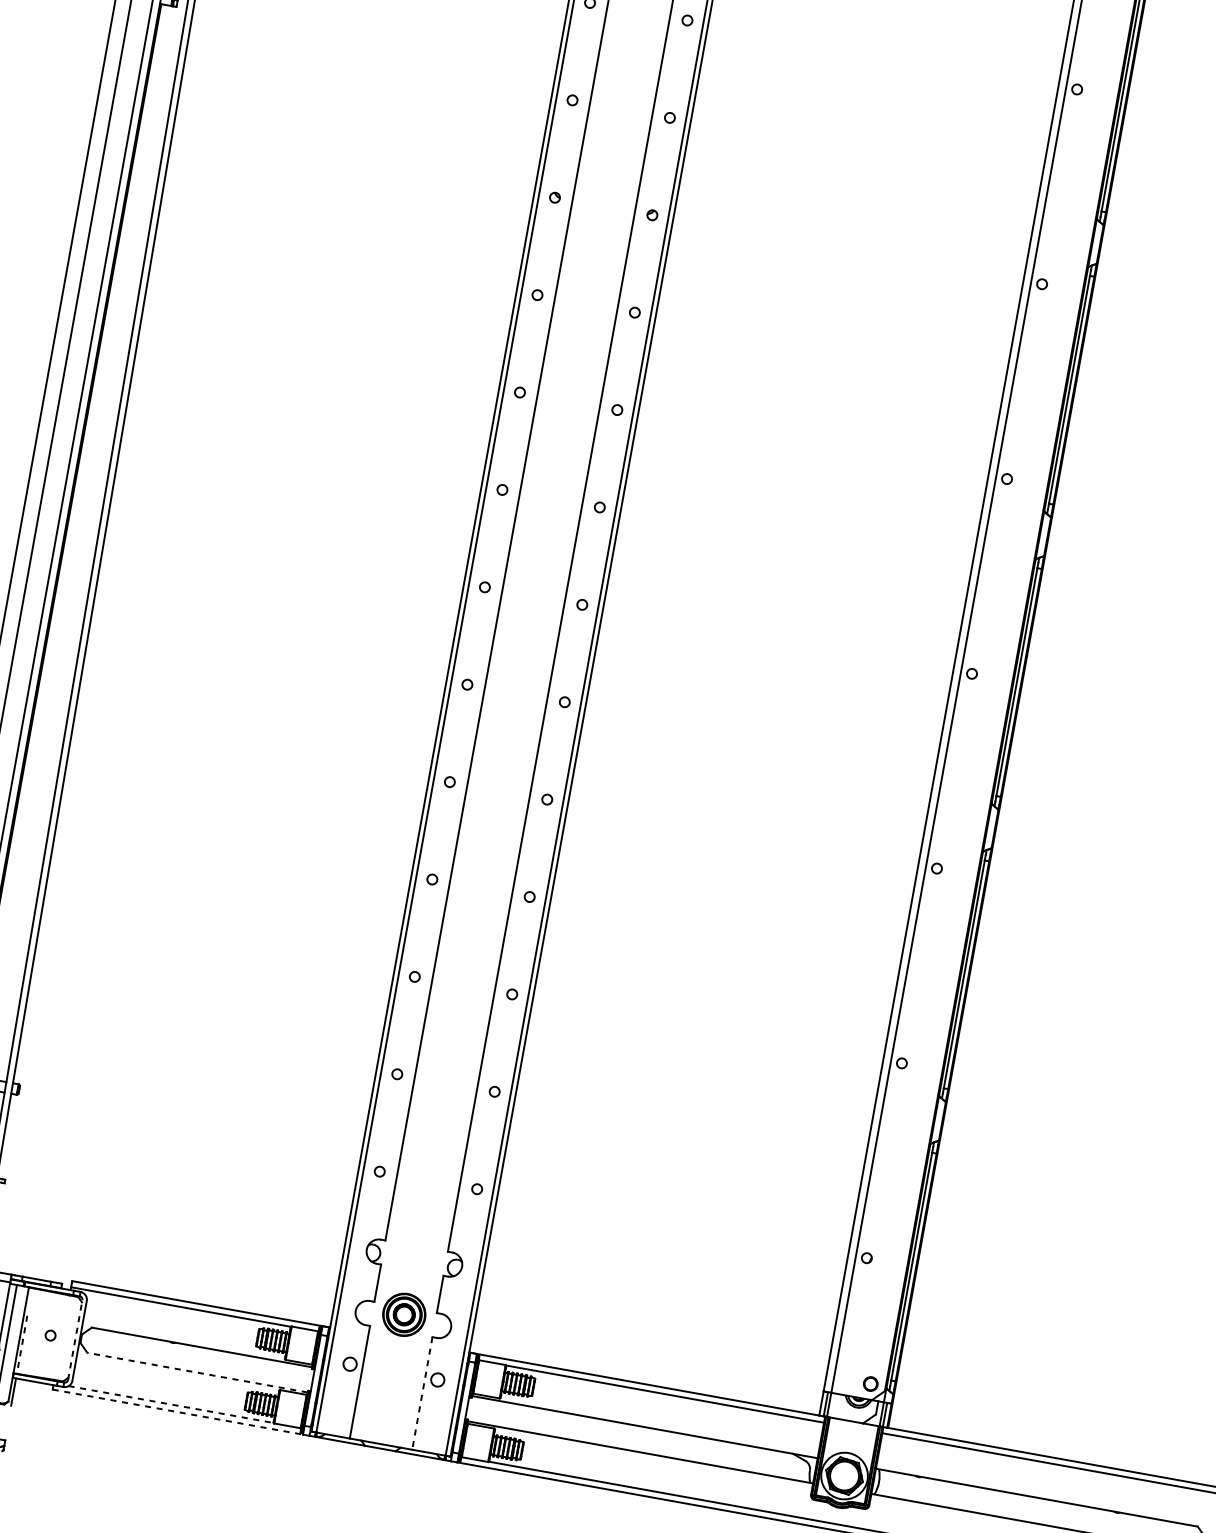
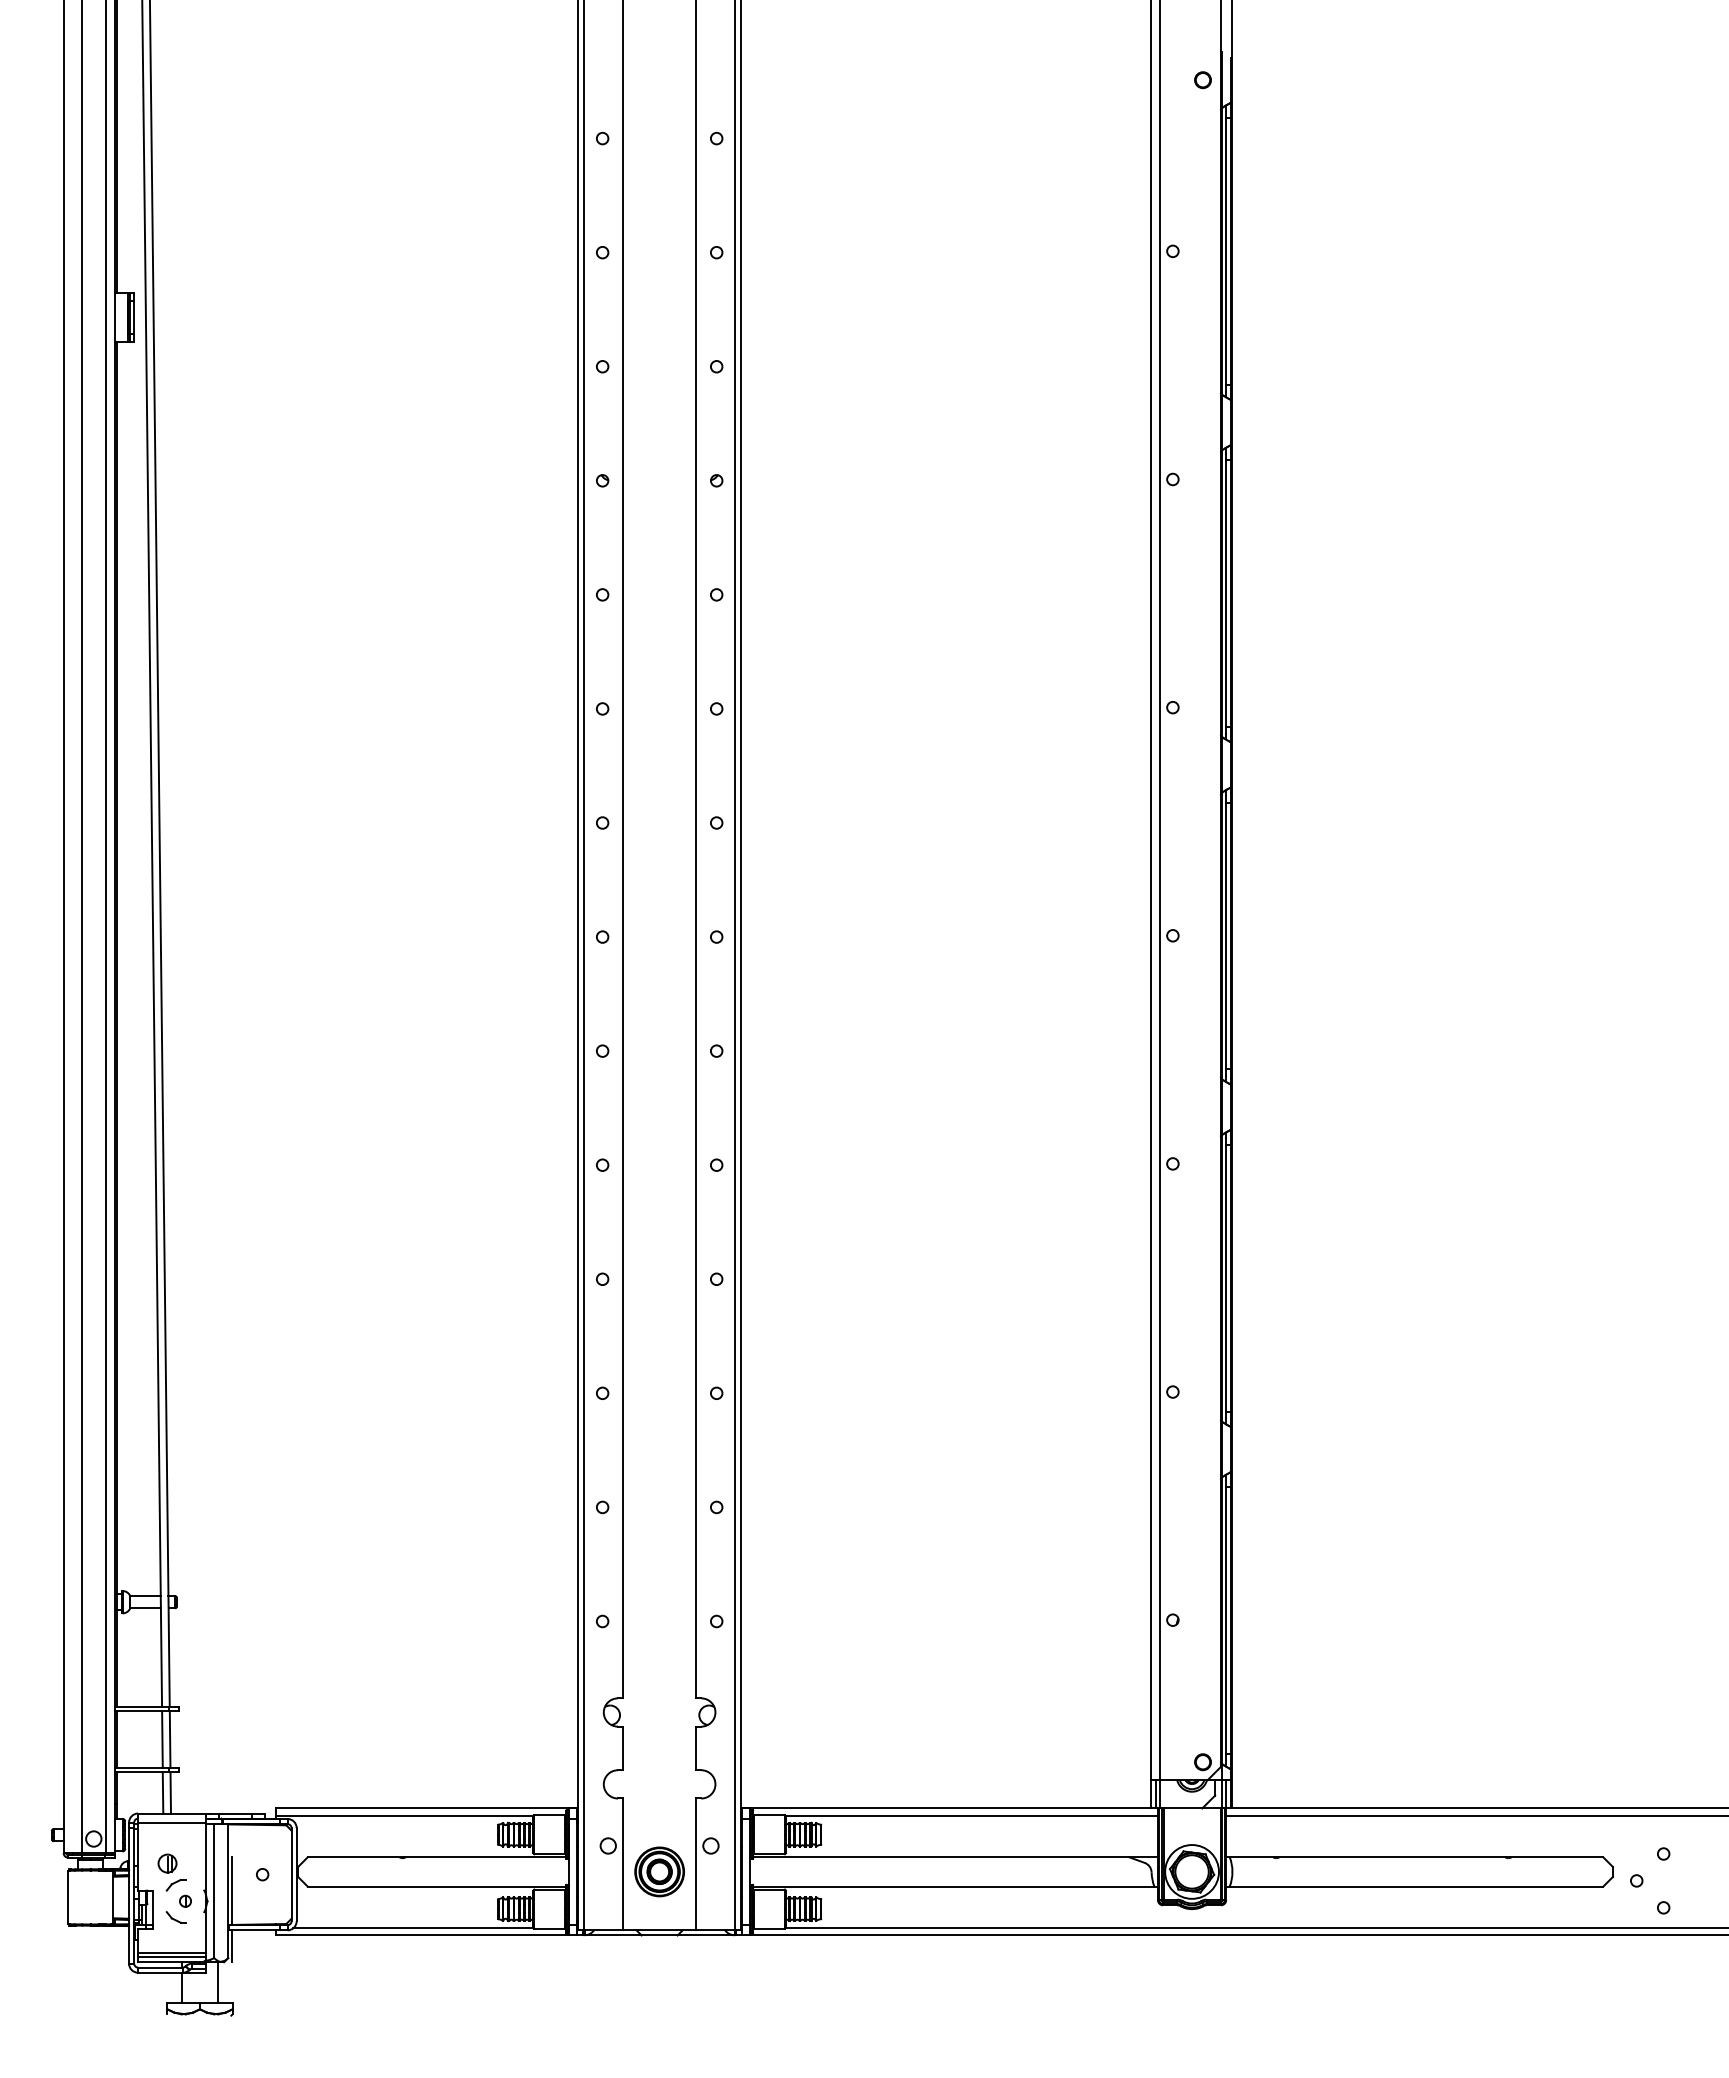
part: (404, 1314) -> (659, 1871), moved
line: (75, 1339) -> (291, 1874), dashed -> solid
line: (22, 1345) -> (232, 1891), dashed -> solid
line: (197, 1372) -> (436, 1886), dashed -> solid
line: (422, 1393) -> (696, 1864), dashed -> solid
line: (172, 1404) -> (414, 1928), dashed -> solid
line: (177, 1412) -> (422, 1935), dashed -> solid

